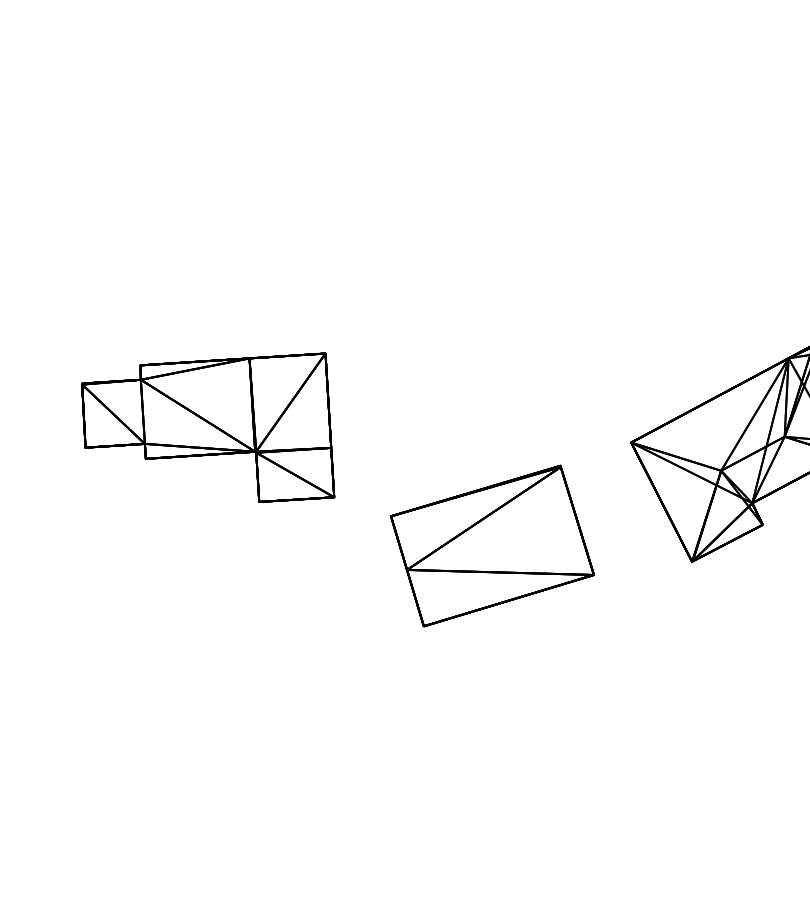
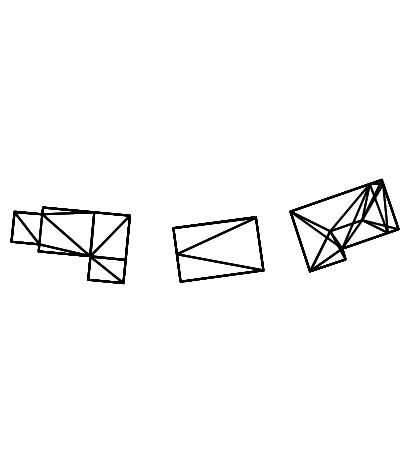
part: (210, 435) -> (70, 245), moved

